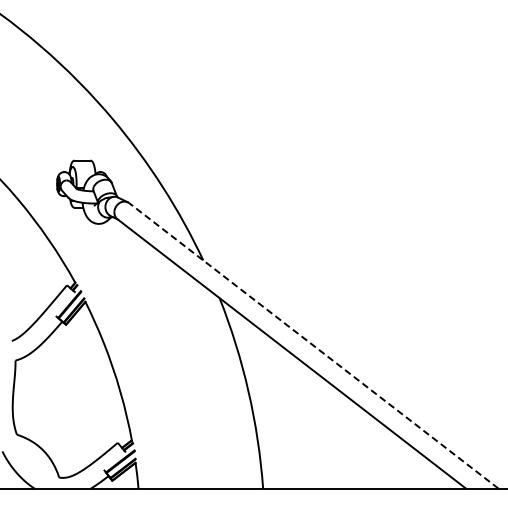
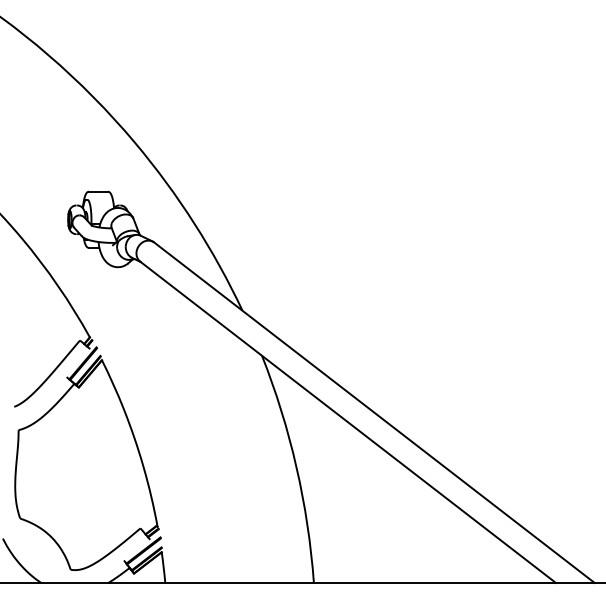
line: (313, 345) -> (373, 412), dashed -> solid

